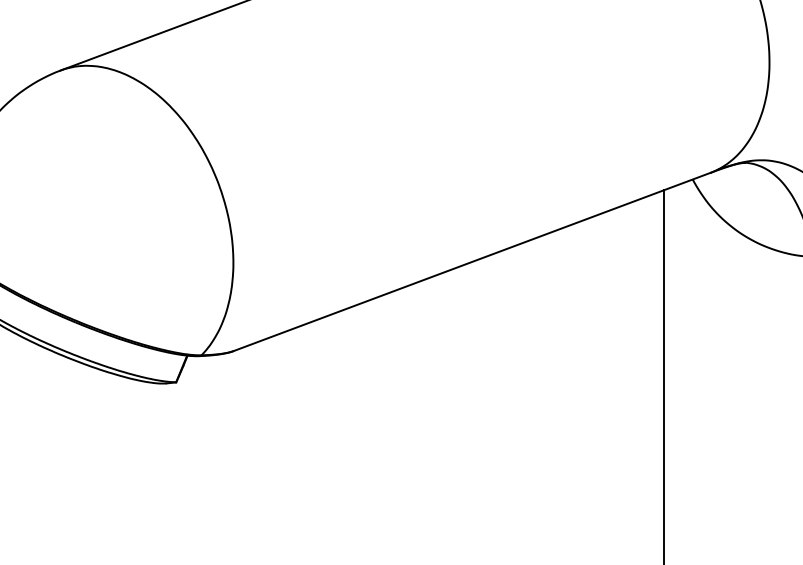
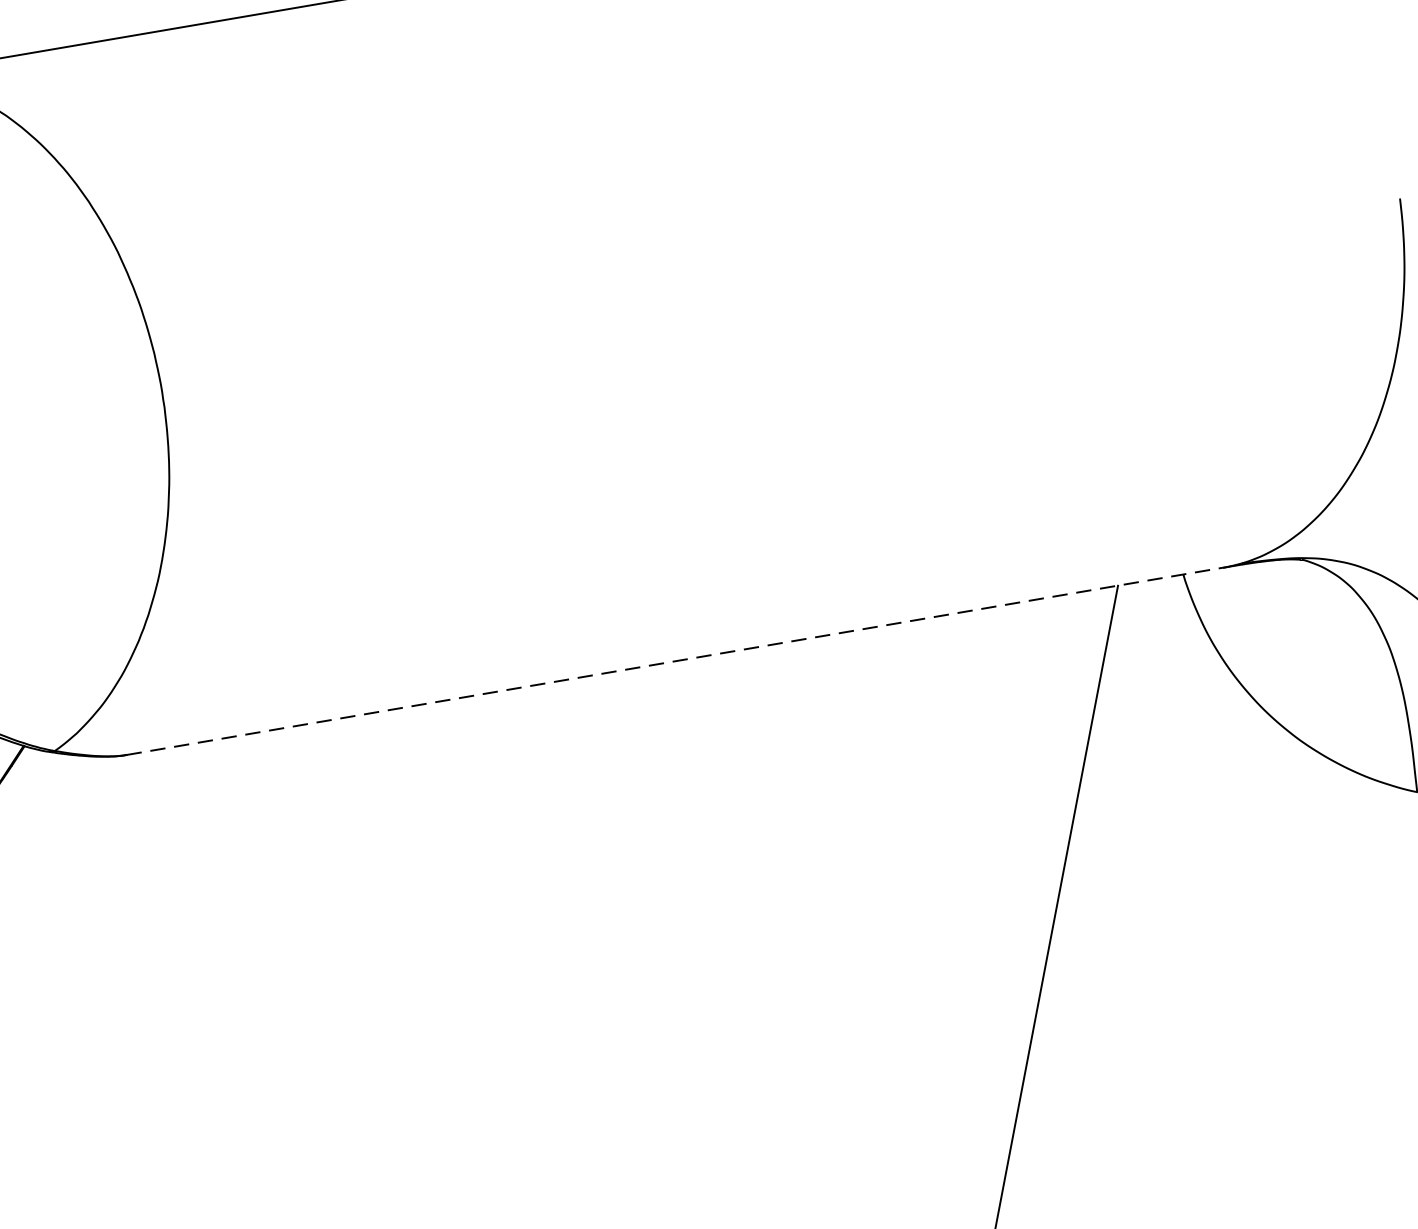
line: (472, 261) -> (675, 660), solid -> dashed

